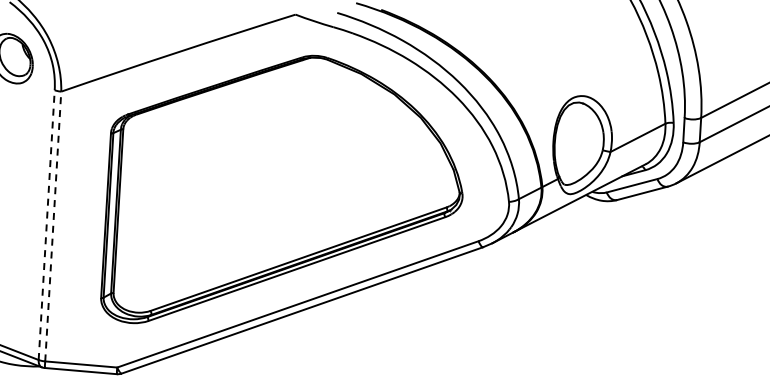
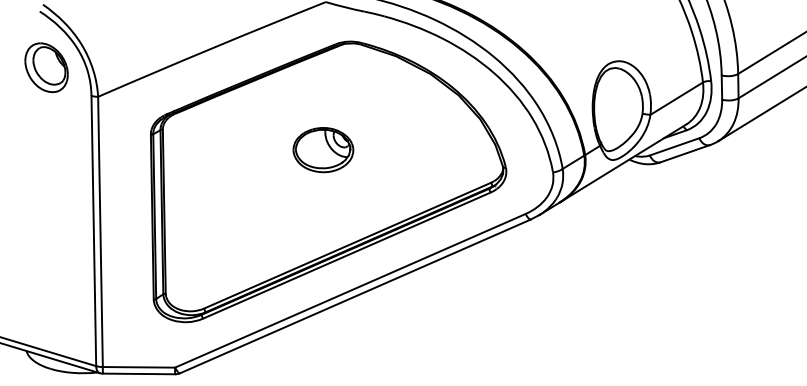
part: (281, 162) -> (323, 150), added
line: (46, 224) -> (93, 230), dashed -> solid
line: (53, 226) -> (100, 231), dashed -> solid

